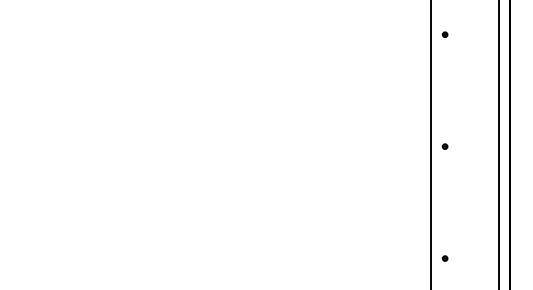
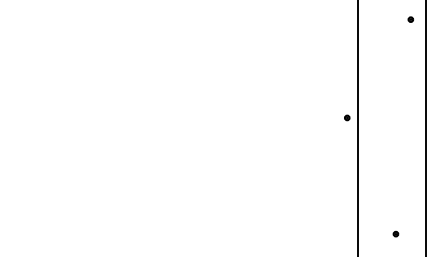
part: (444, 34) -> (410, 19), moved
part: (444, 146) -> (346, 117), moved
part: (444, 258) -> (395, 234), moved

